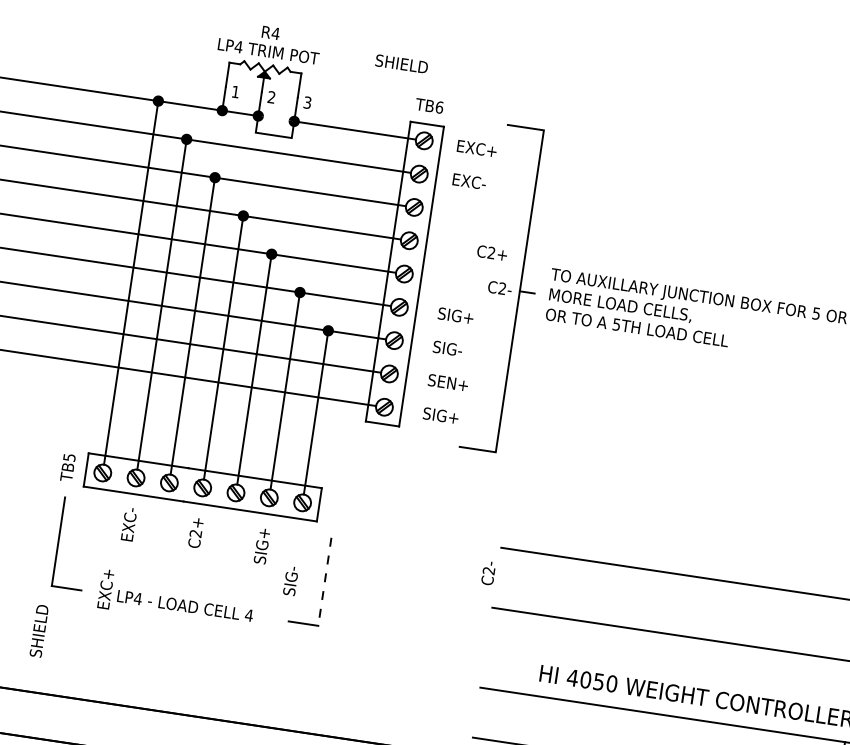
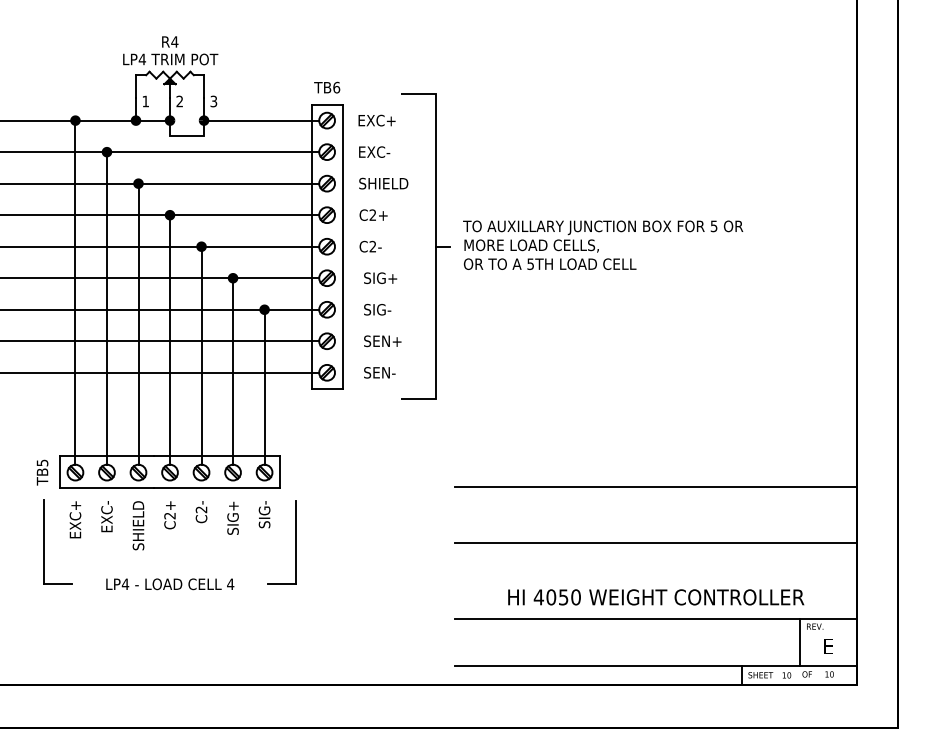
text: (401, 63) -> (383, 183), moved
text: (492, 252) -> (373, 214), moved
text: (499, 288) -> (370, 246), moved
text: (446, 416) -> (385, 372), SIG+ -> SEN-
text: (488, 573) -> (201, 512), moved
text: (290, 580) -> (264, 514), moved
line: (325, 581) -> (296, 542), dashed -> solid
text: (106, 588) -> (75, 519), moved
text: (39, 630) -> (138, 525), moved

